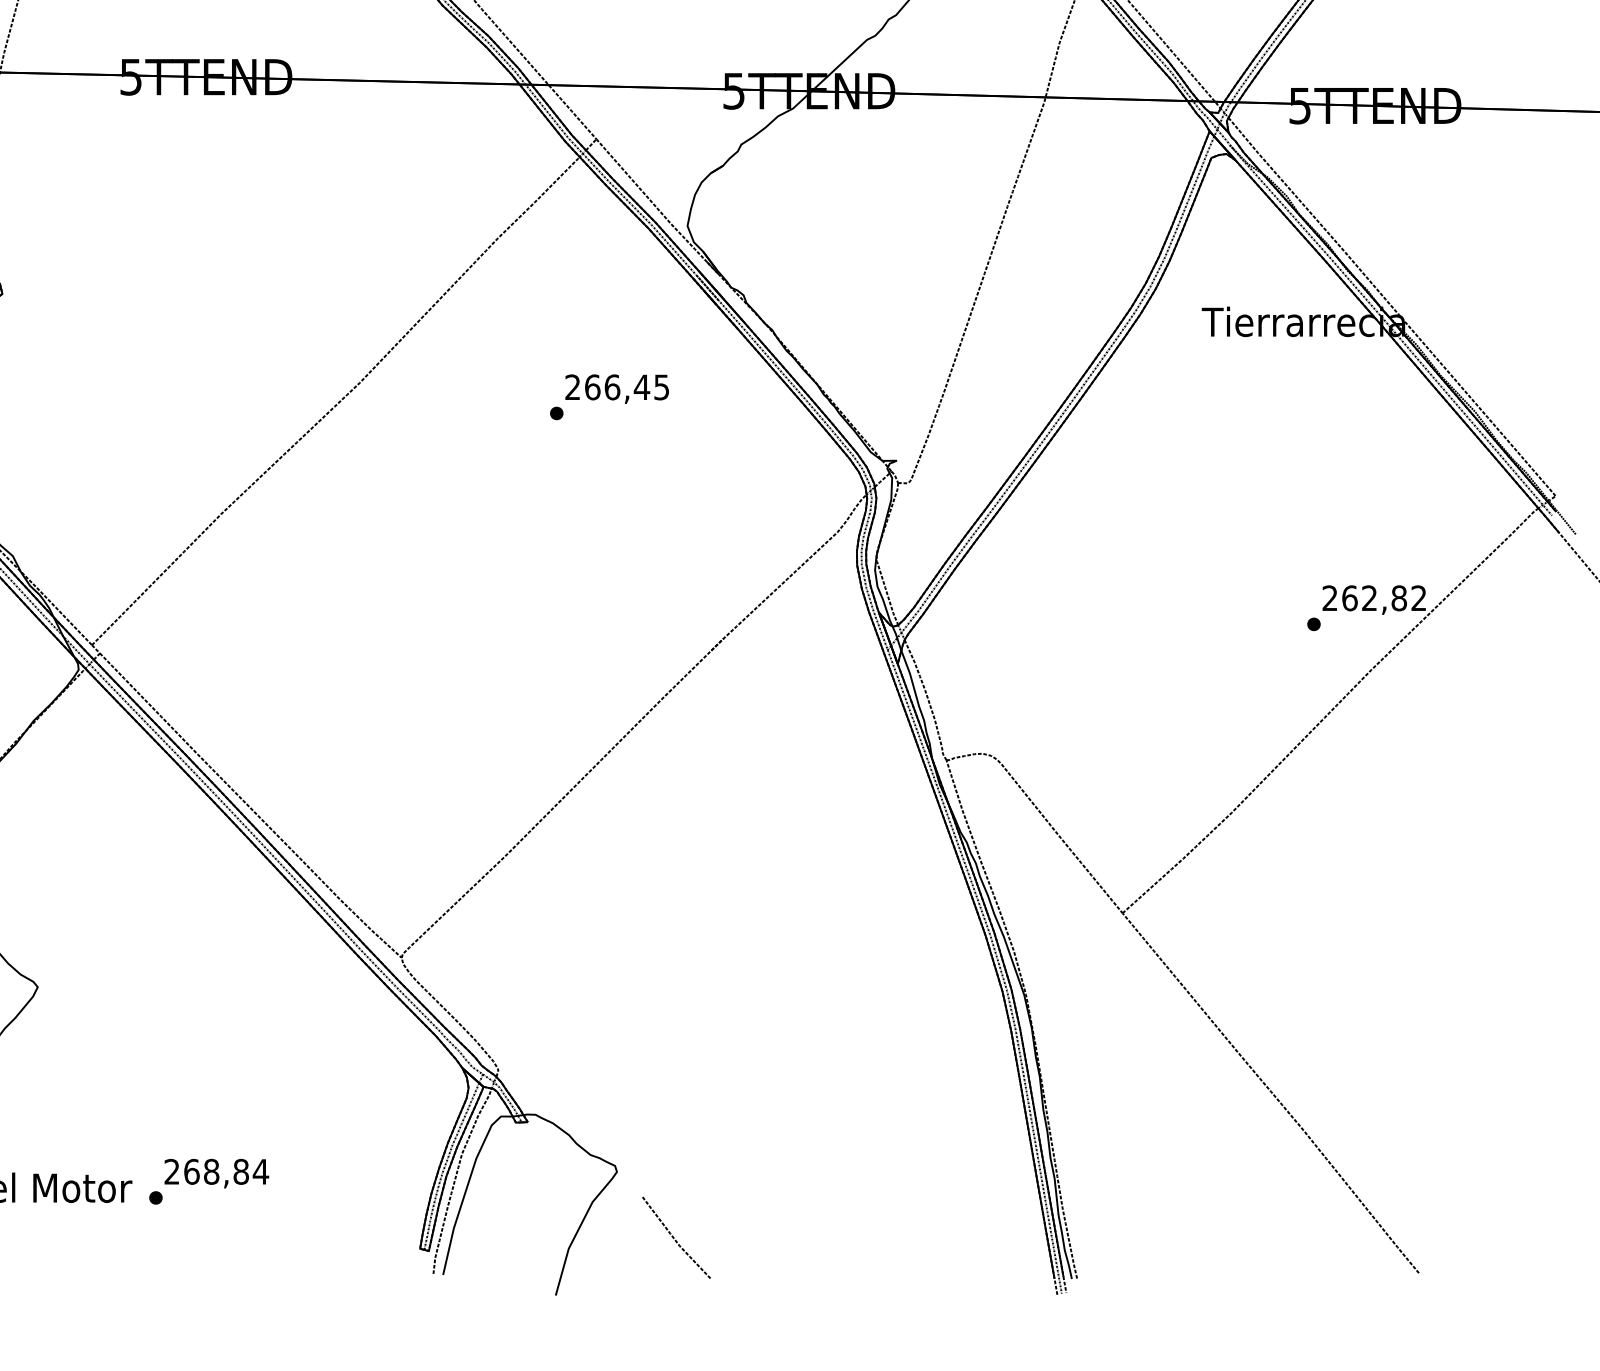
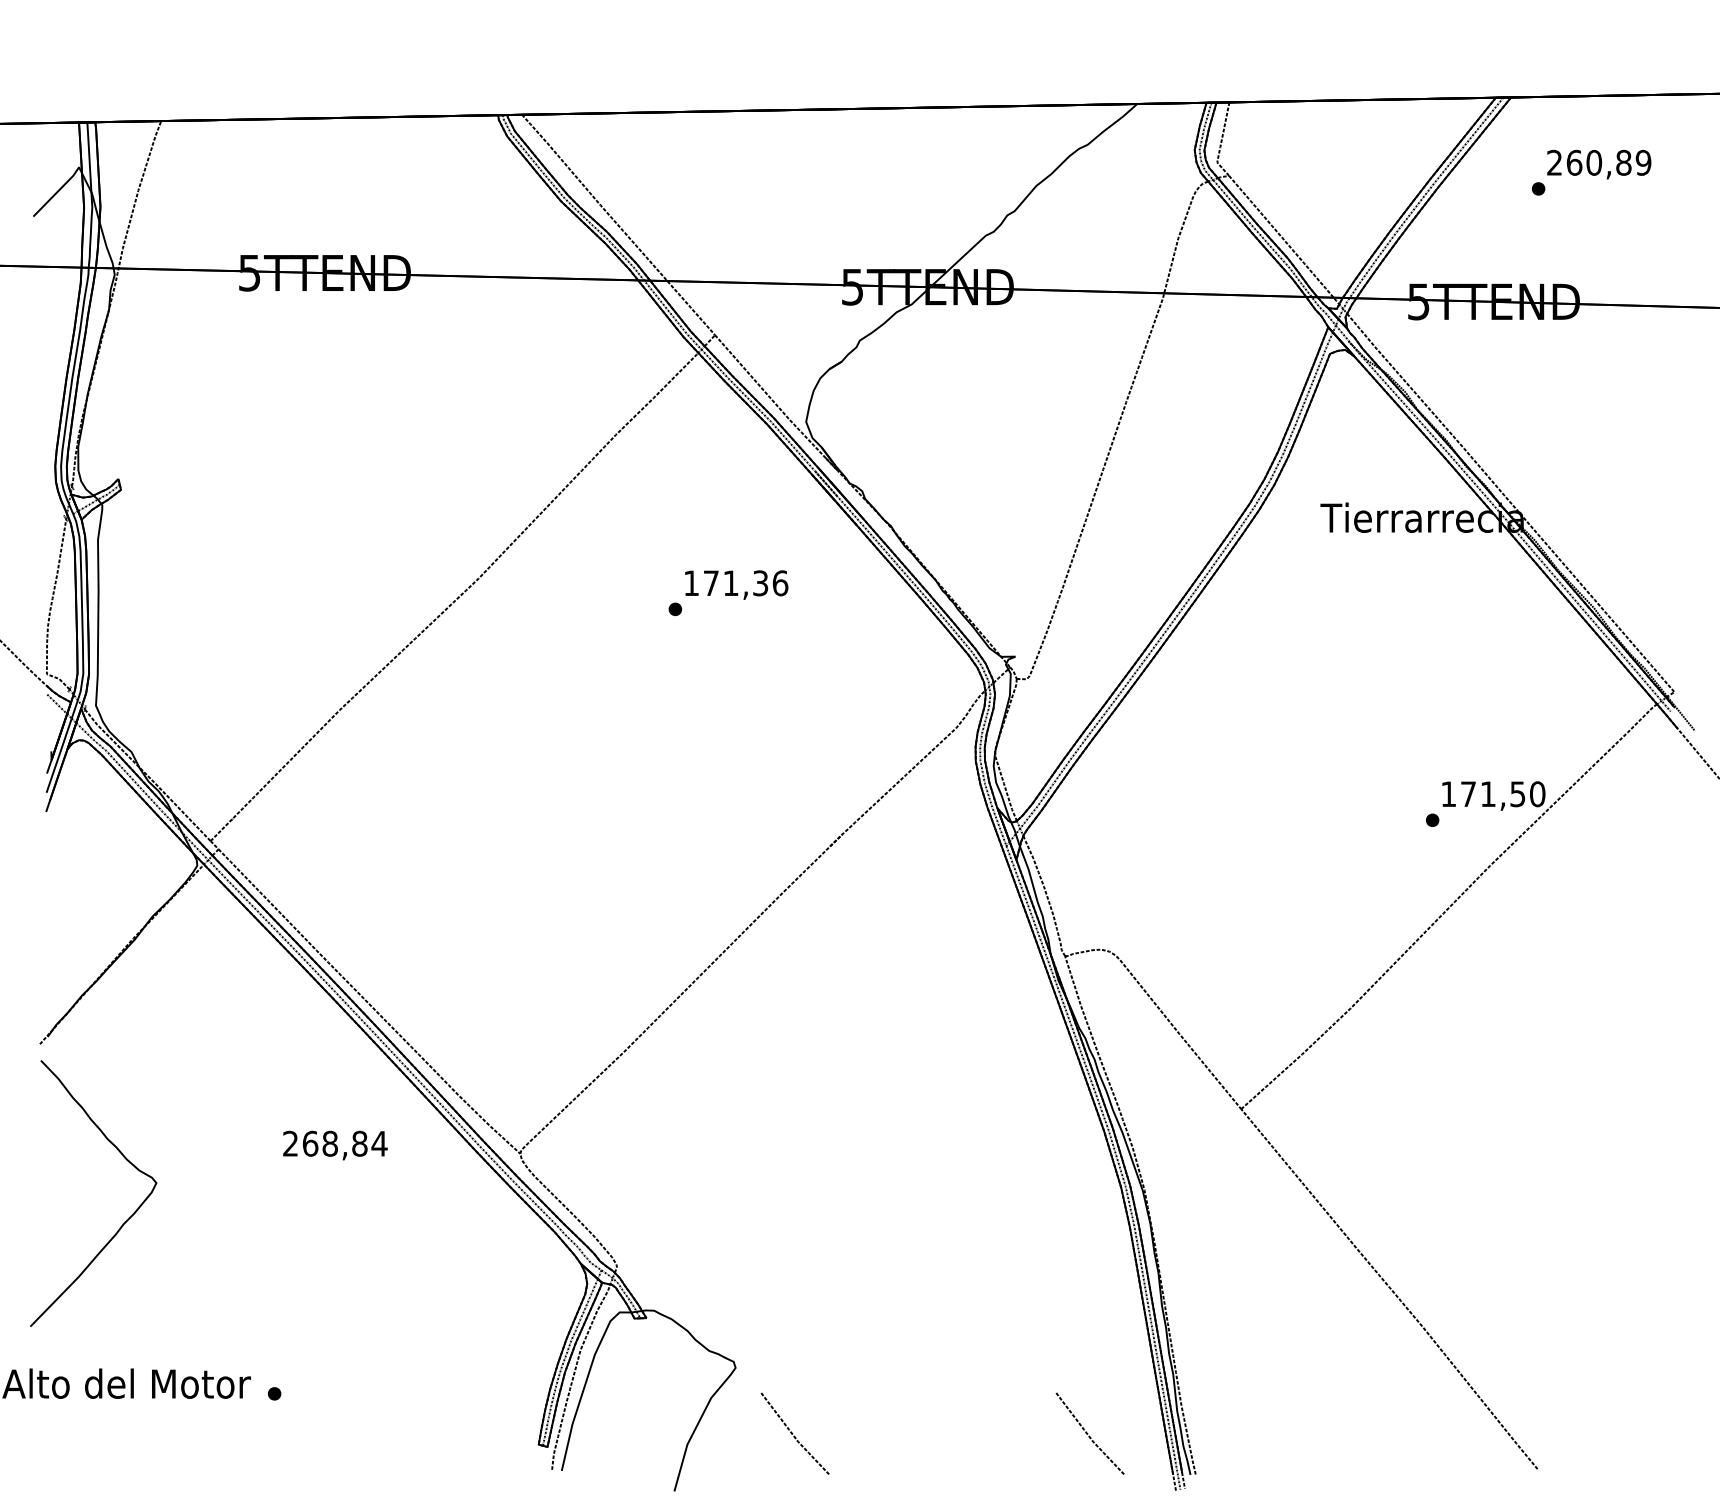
text: (617, 387) -> (736, 583), 266,45 -> 171,36
text: (1374, 598) -> (1493, 794), 262,82 -> 171,50
text: (216, 1173) -> (335, 1145), moved
curve: (969, 1237) -> (1088, 1433), added

